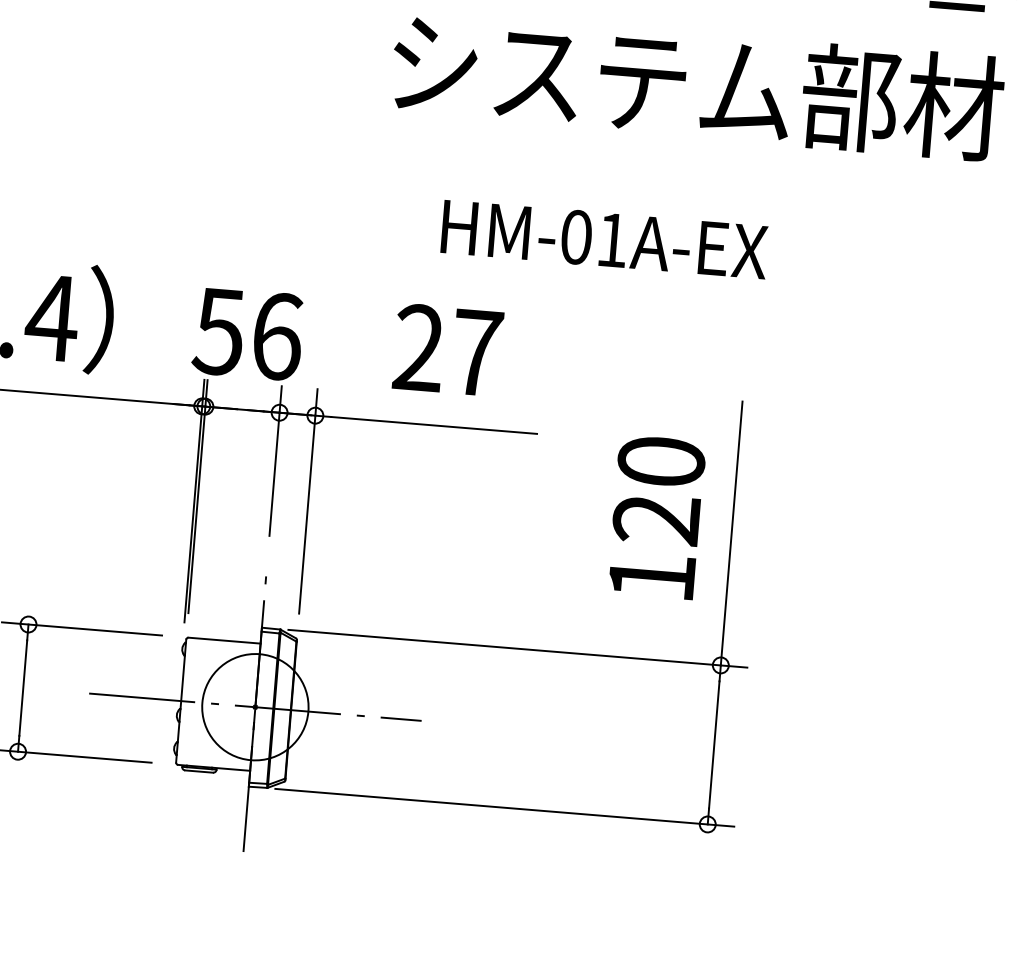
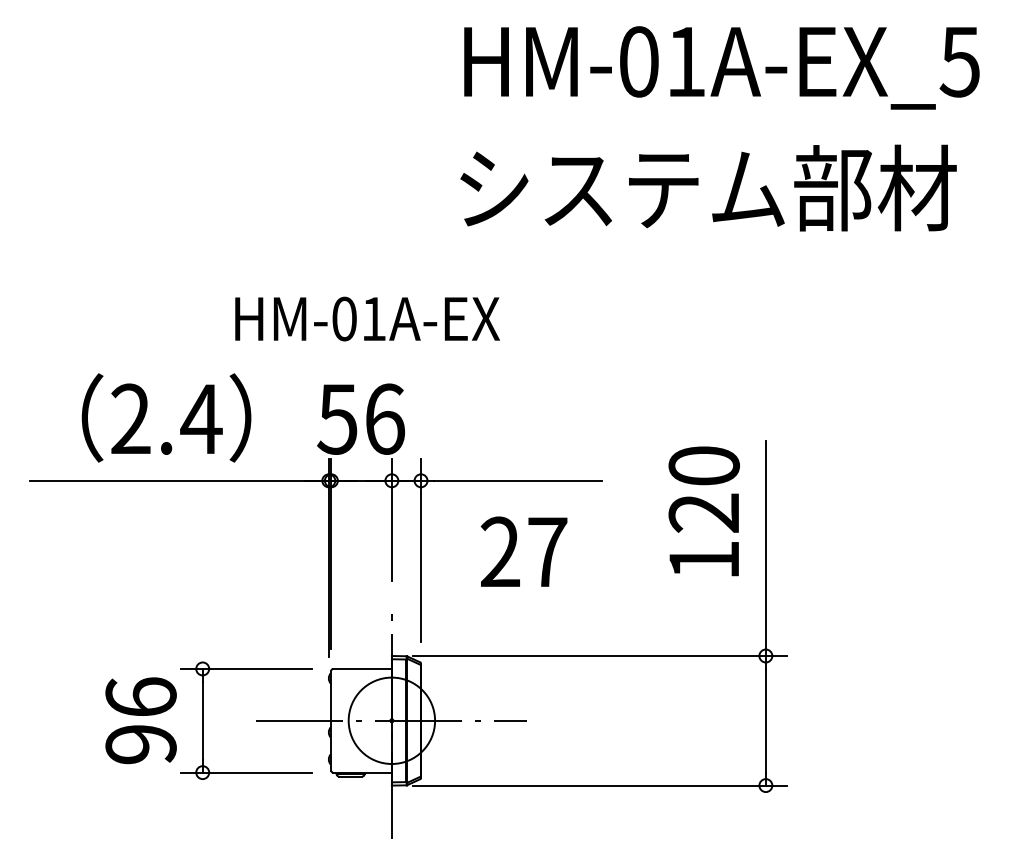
text: (604, 238) -> (367, 318), moved
text: (447, 349) -> (523, 551), moved
text: (655, 517) -> (703, 511), moved

